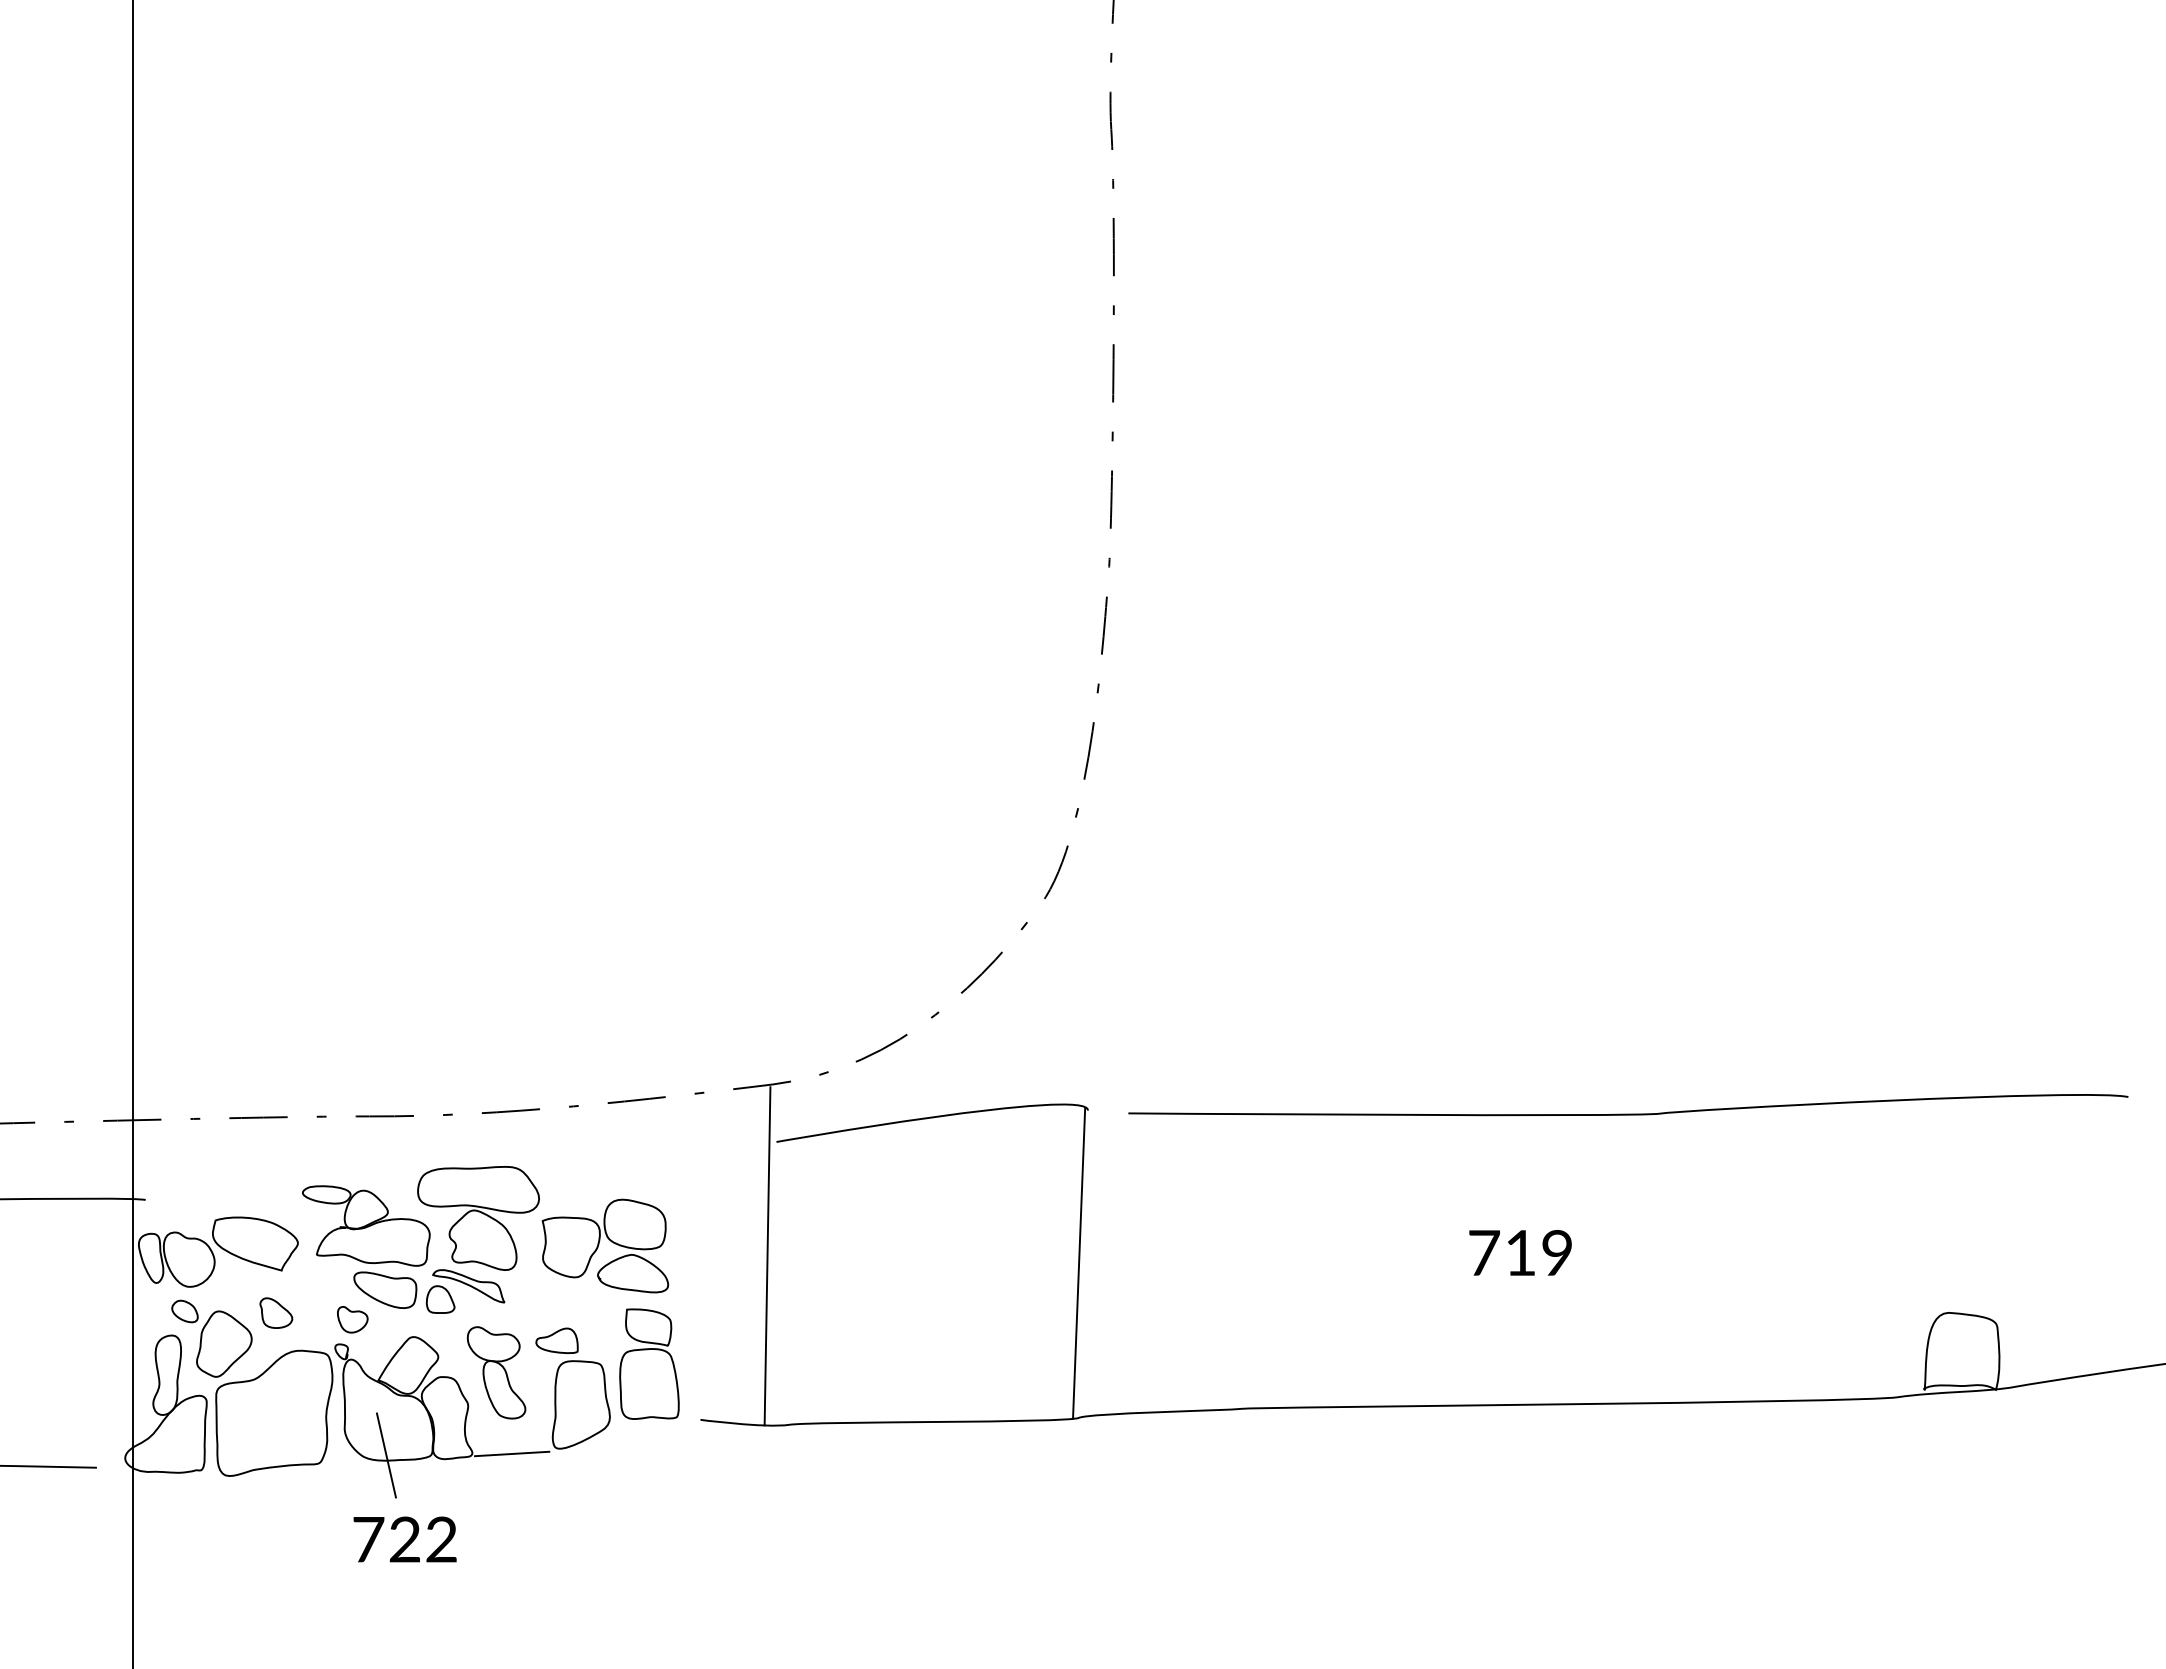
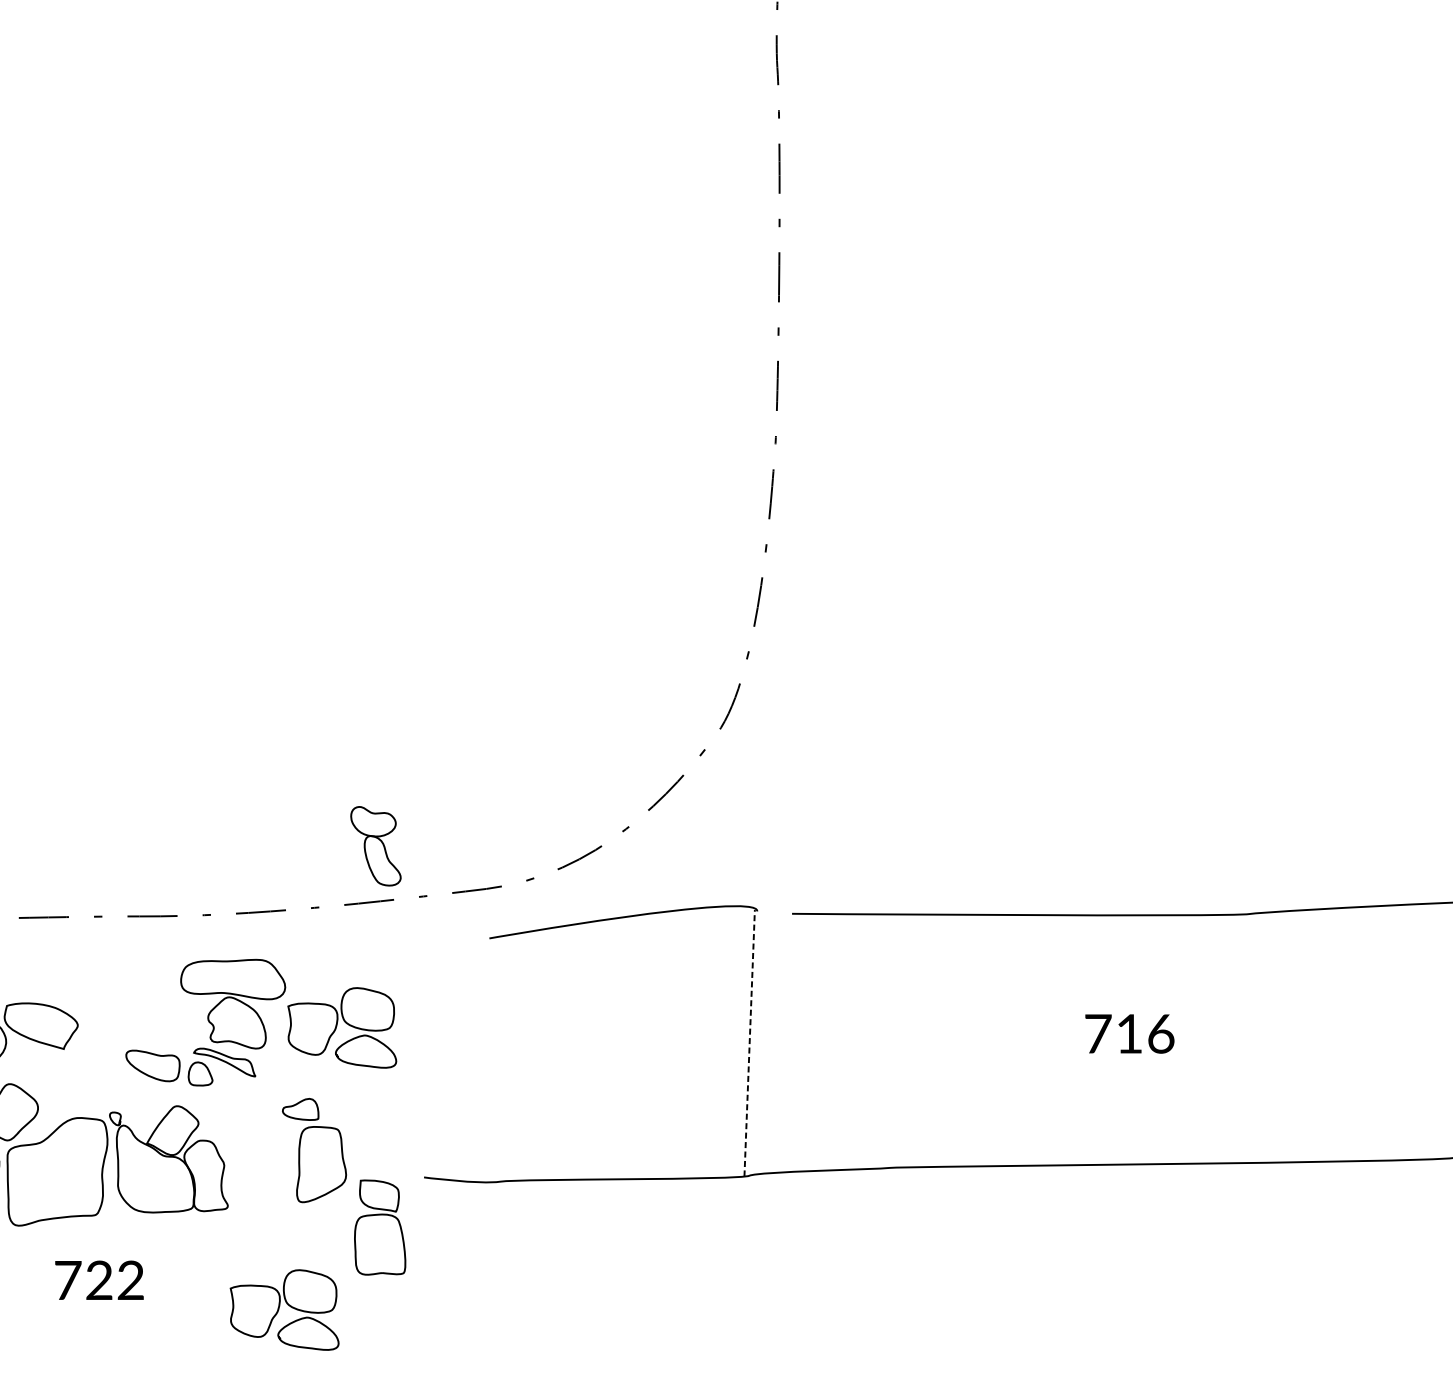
part: (366, 1225) -> (136, 1010), removed
text: (1557, 1253) -> (1161, 1034), 719 -> 716
line: (767, 1256) -> (481, 1036), removed
line: (1079, 1263) -> (750, 1042), solid -> dashed
part: (276, 1312) -> (59, 1085), removed
part: (352, 1319) -> (124, 1091), removed
part: (649, 1363) -> (380, 1226), moved
part: (496, 1372) -> (375, 845), moved
line: (511, 1453) -> (261, 1206), removed
line: (385, 1455) -> (153, 1208), removed
text: (404, 1539) -> (98, 1280), moved
part: (532, 1572) -> (279, 1308), added

